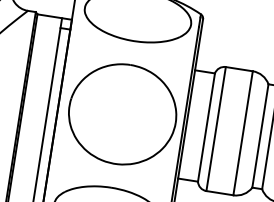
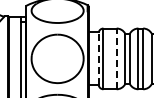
line: (206, 126) -> (98, 58), solid -> dashed
line: (242, 132) -> (116, 58), solid -> dashed

